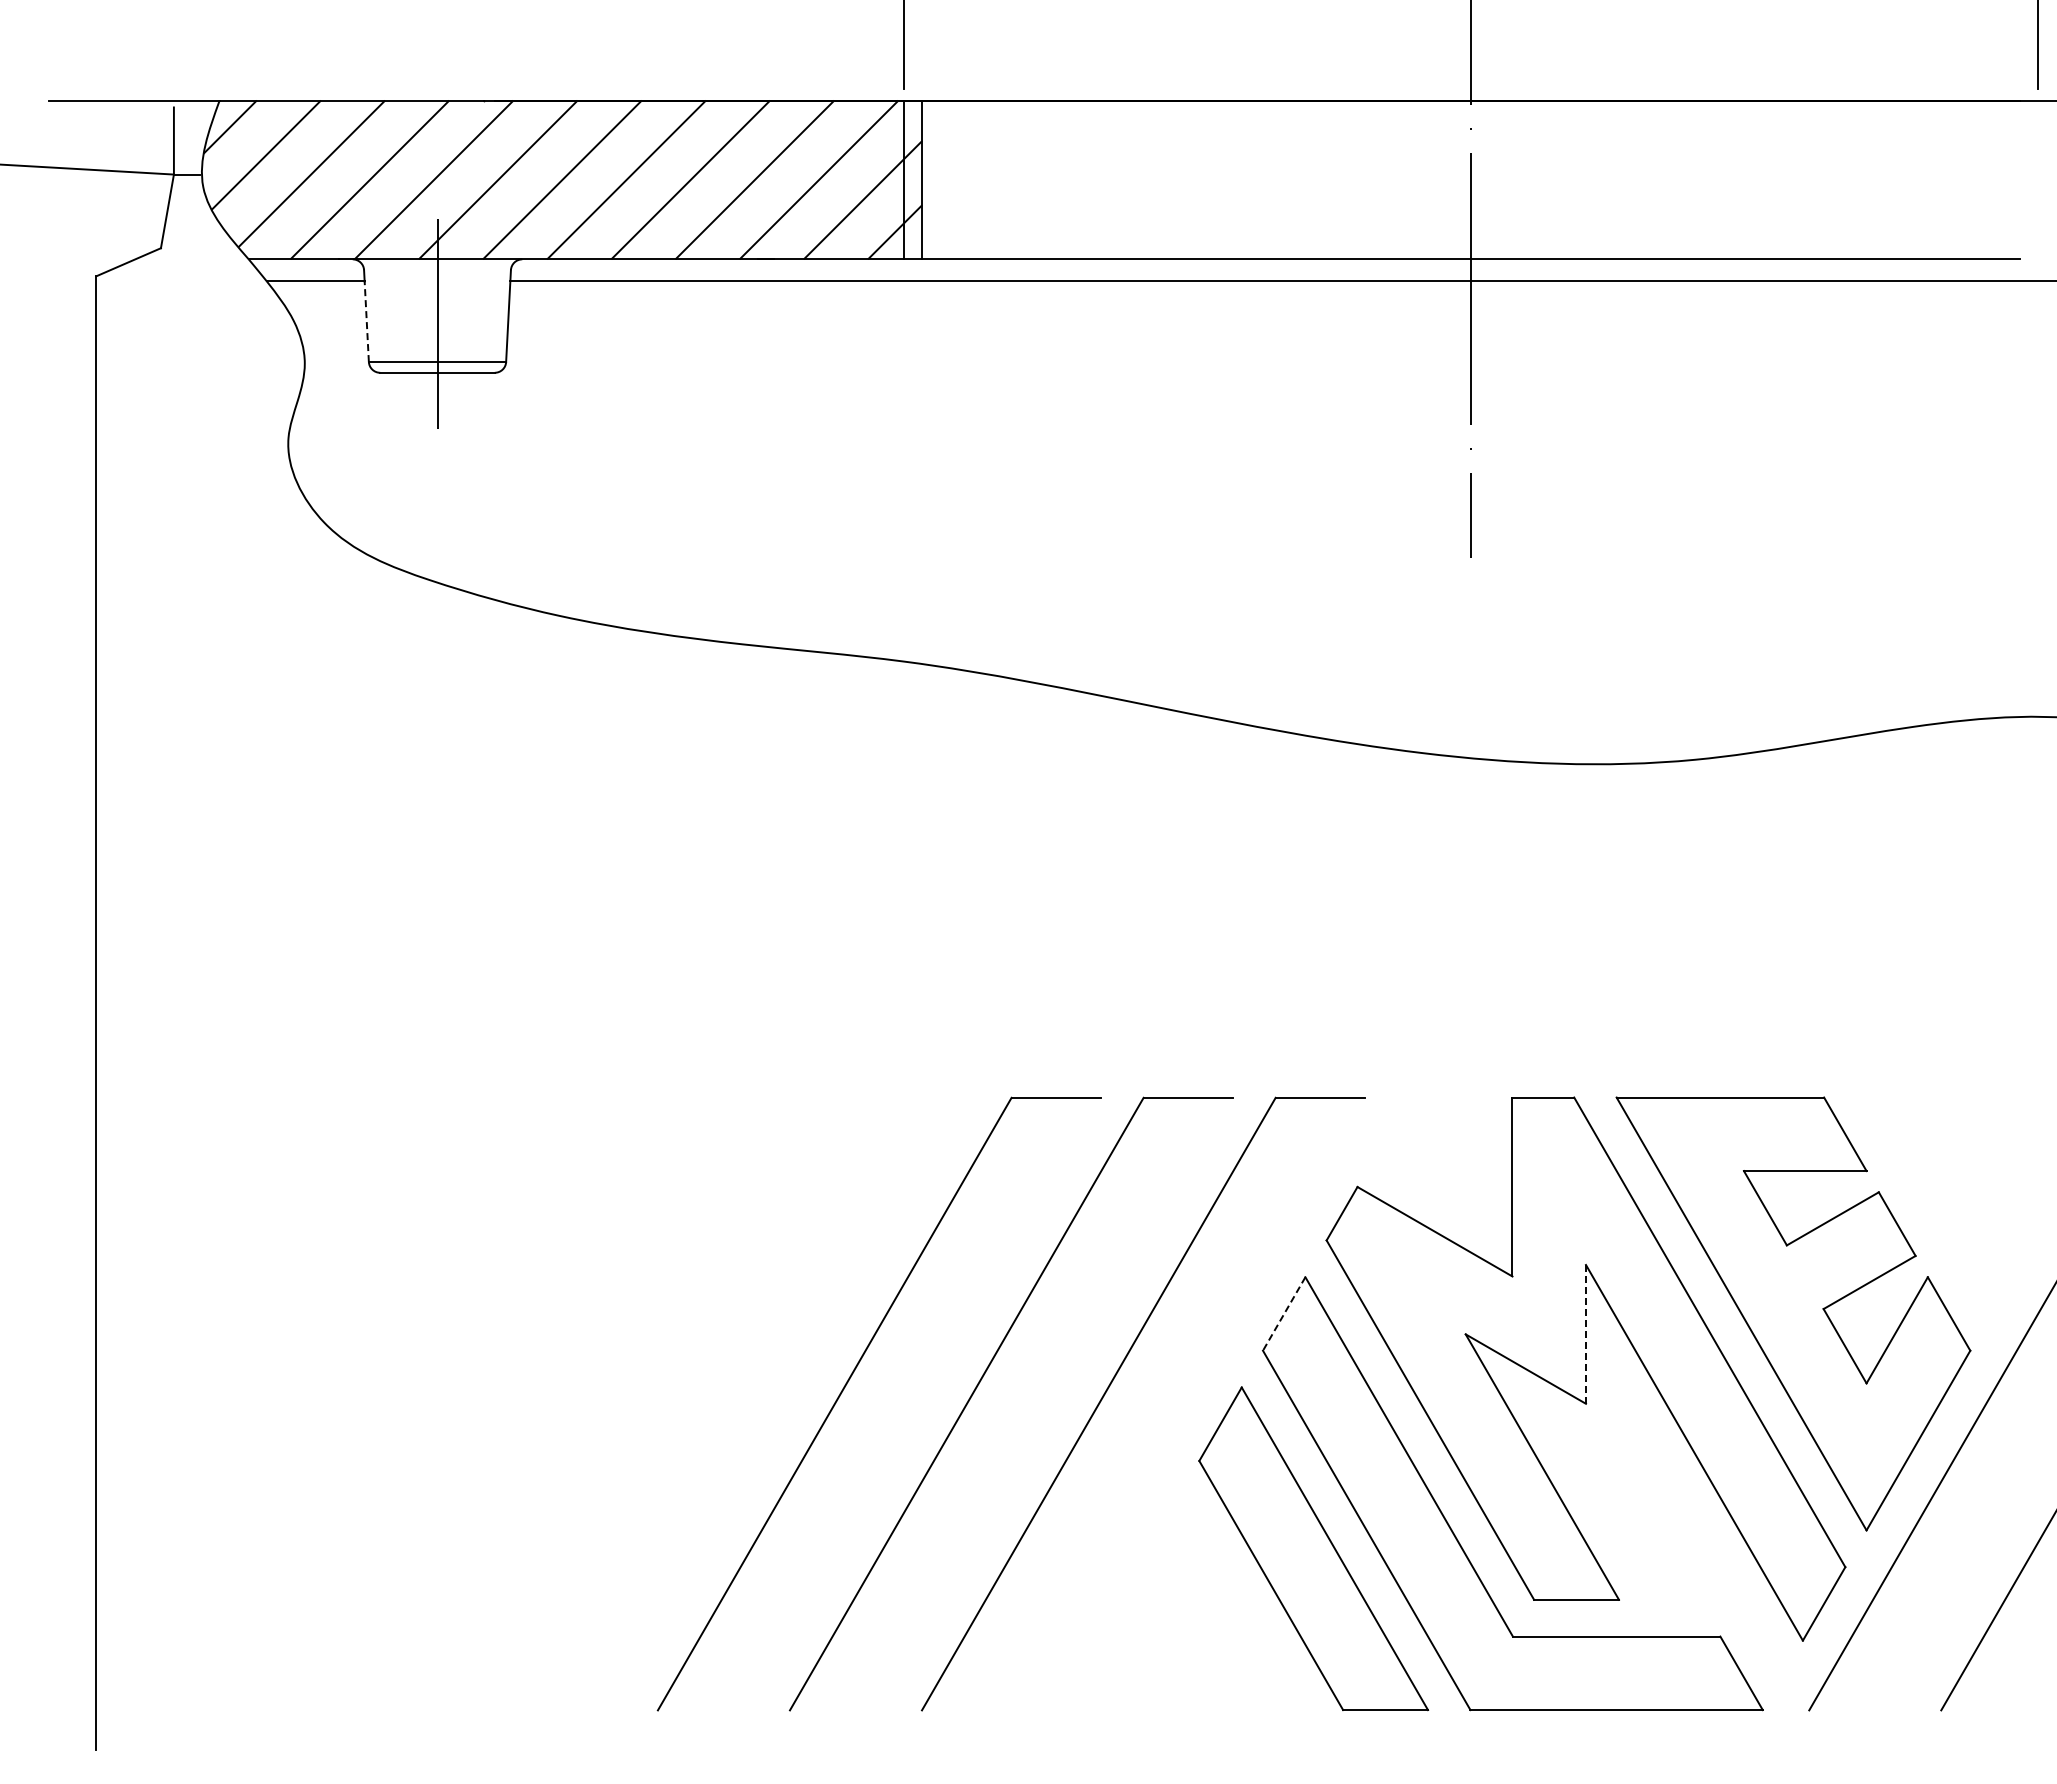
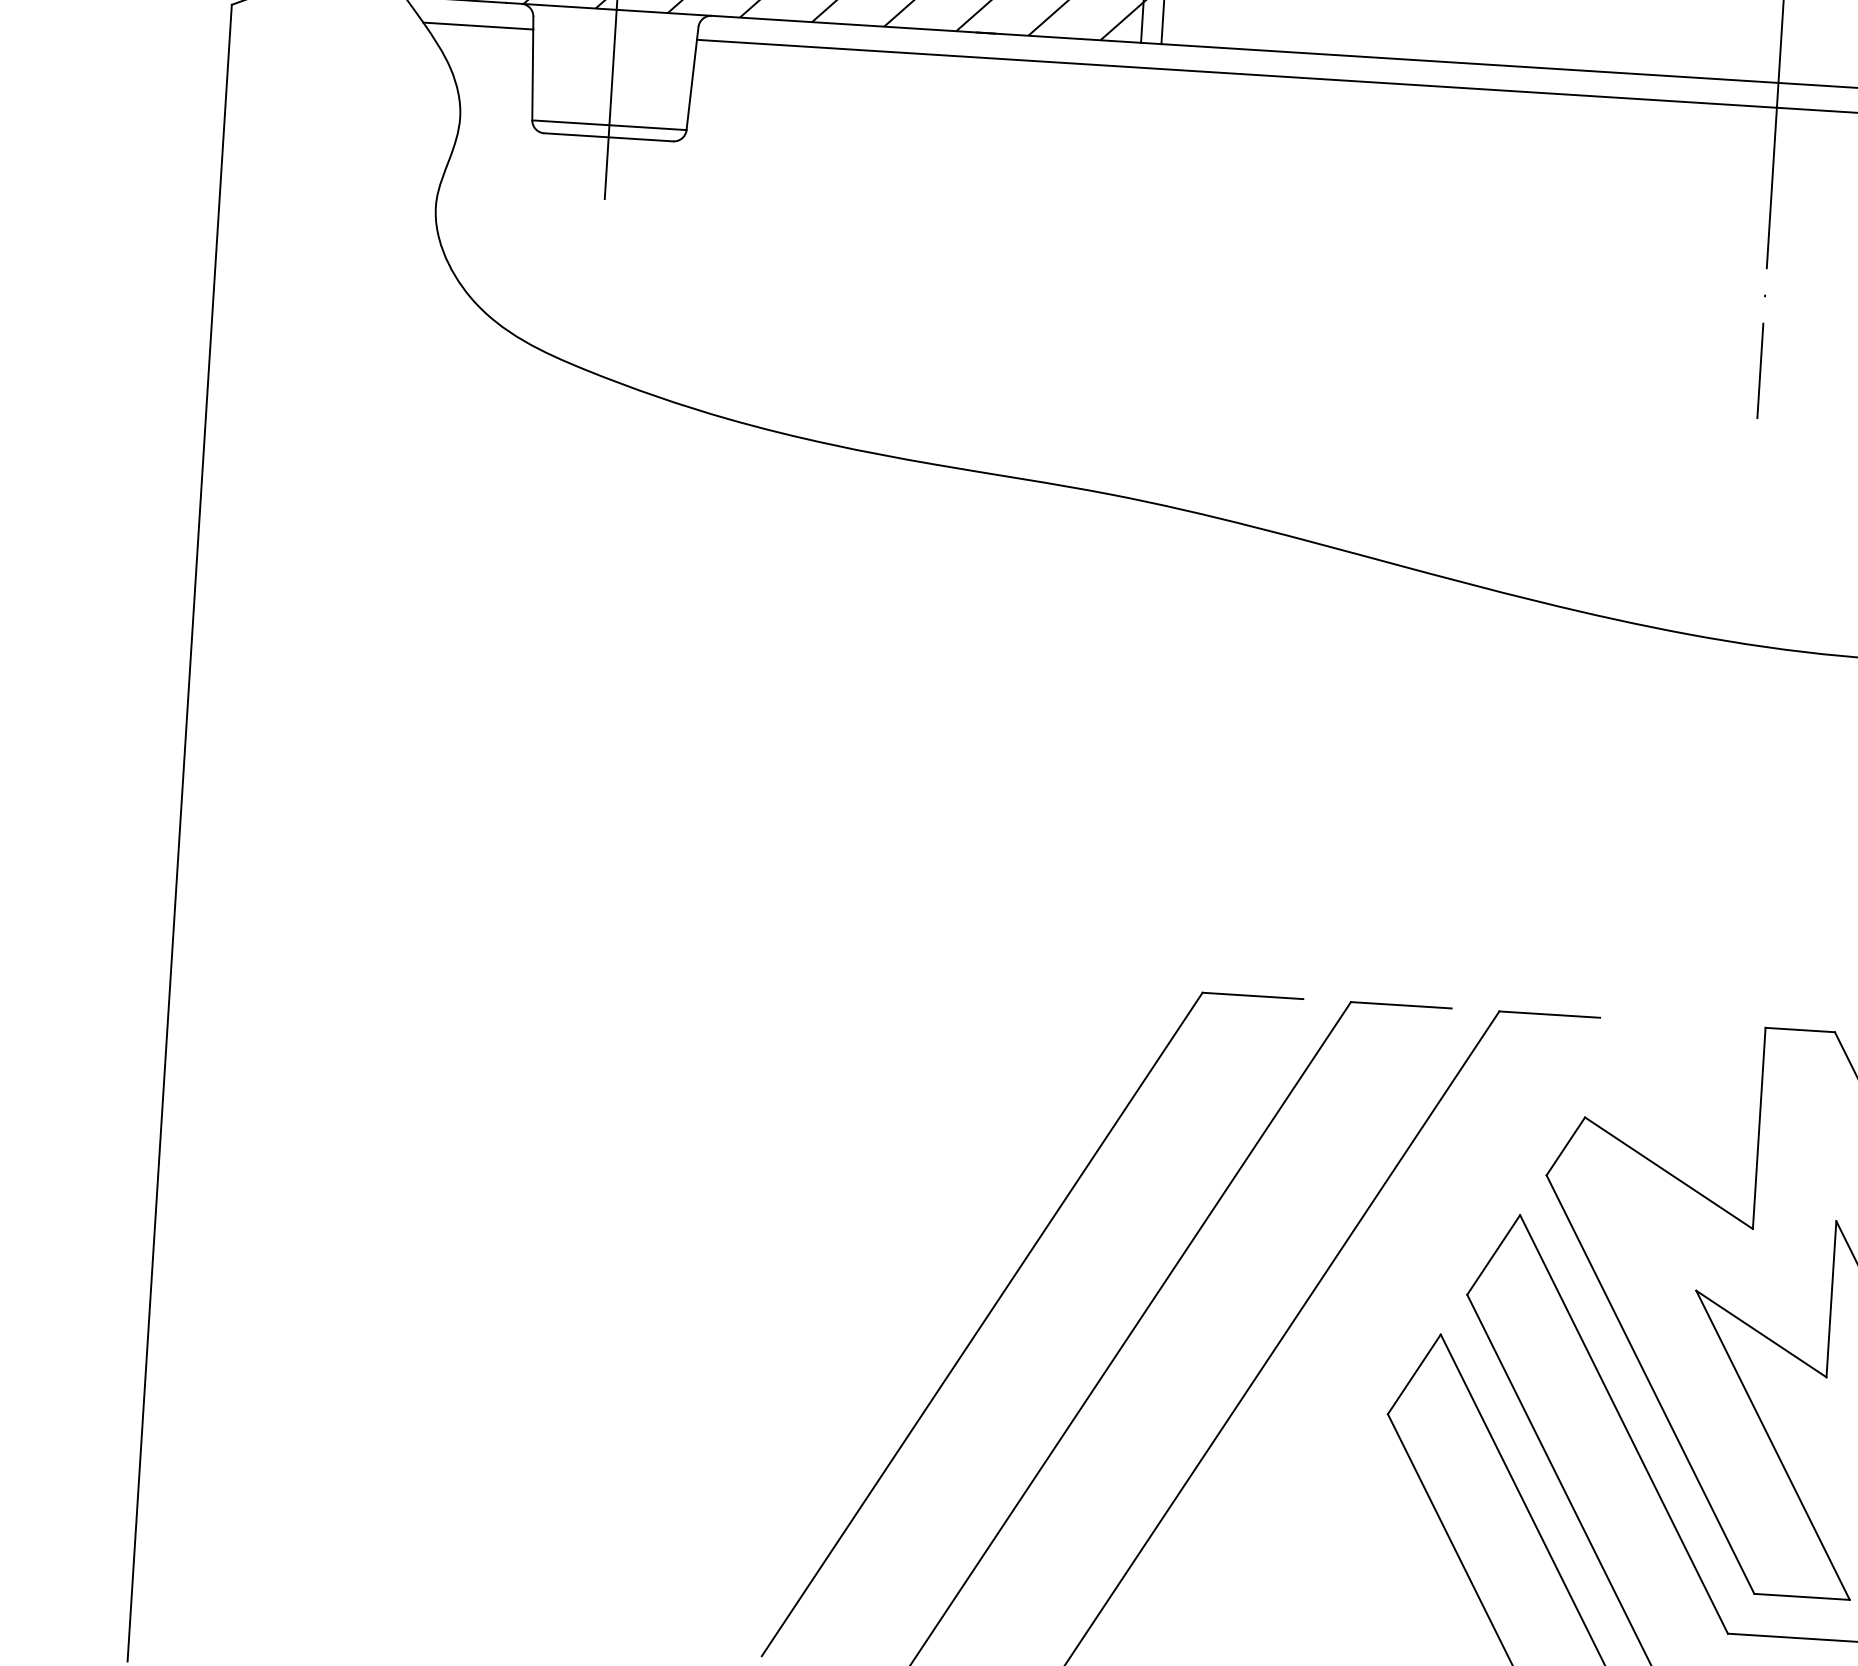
line: (366, 321) -> (532, 74), dashed -> solid
line: (1283, 1314) -> (1492, 1255), dashed -> solid
line: (1585, 1334) -> (1830, 1299), dashed -> solid

